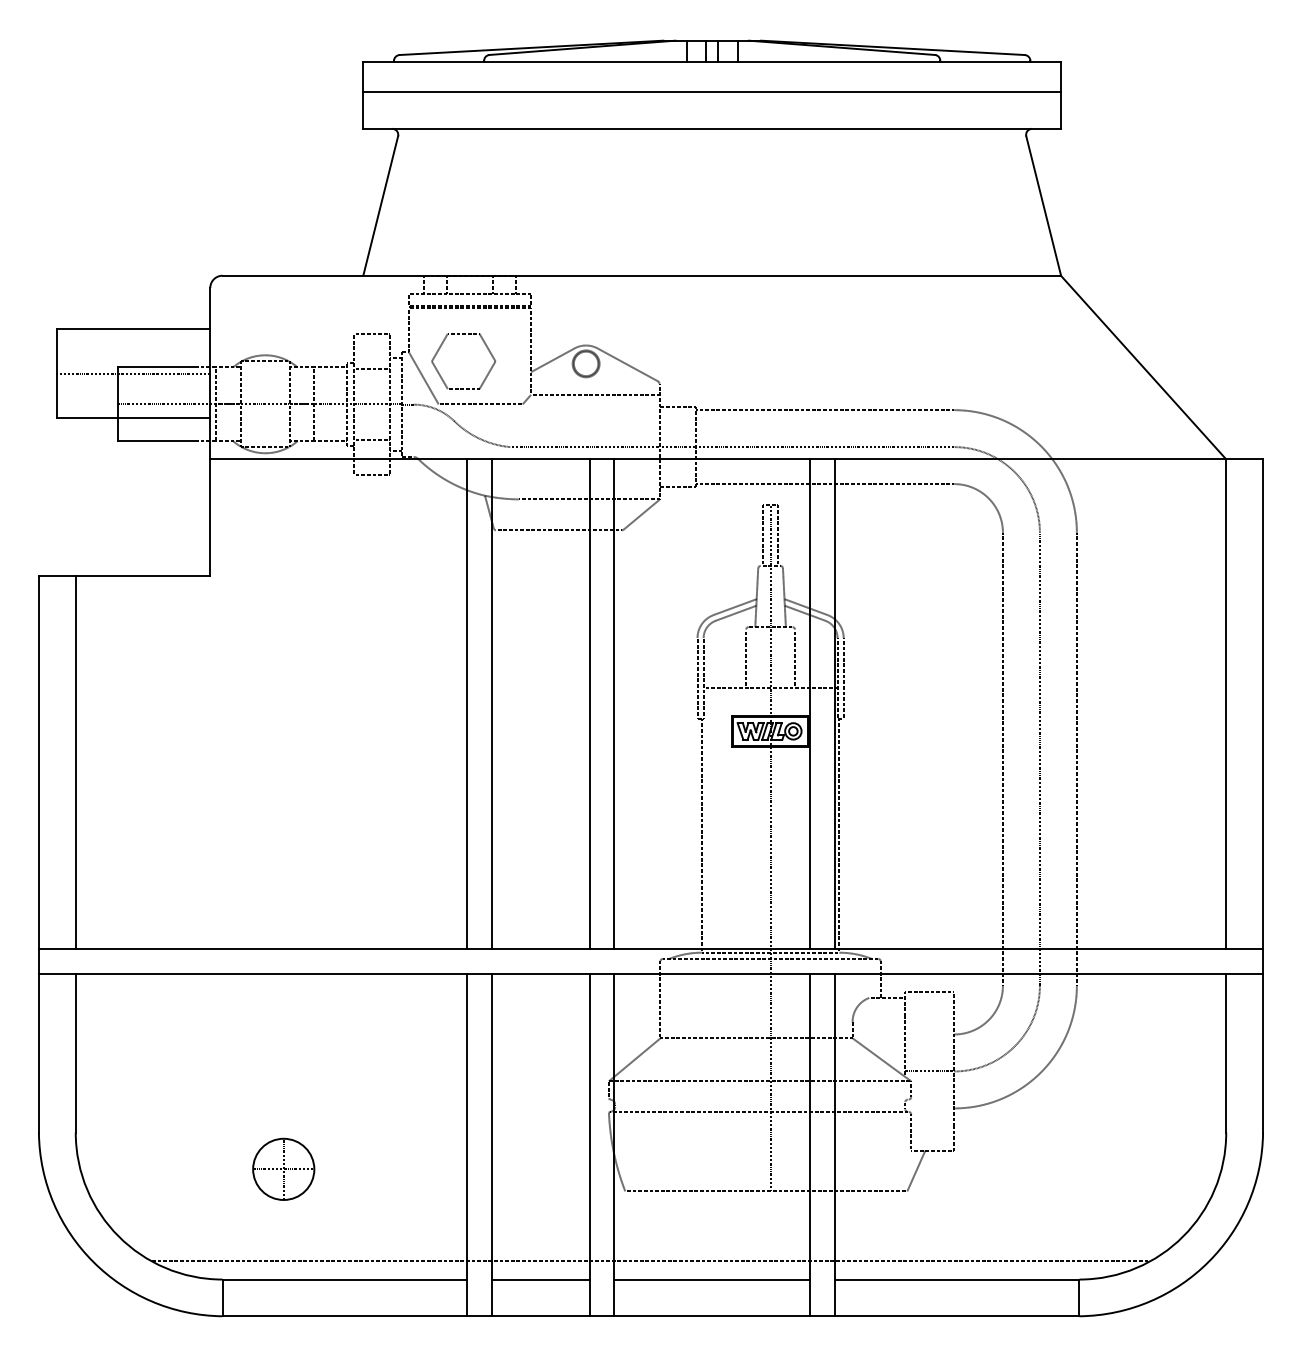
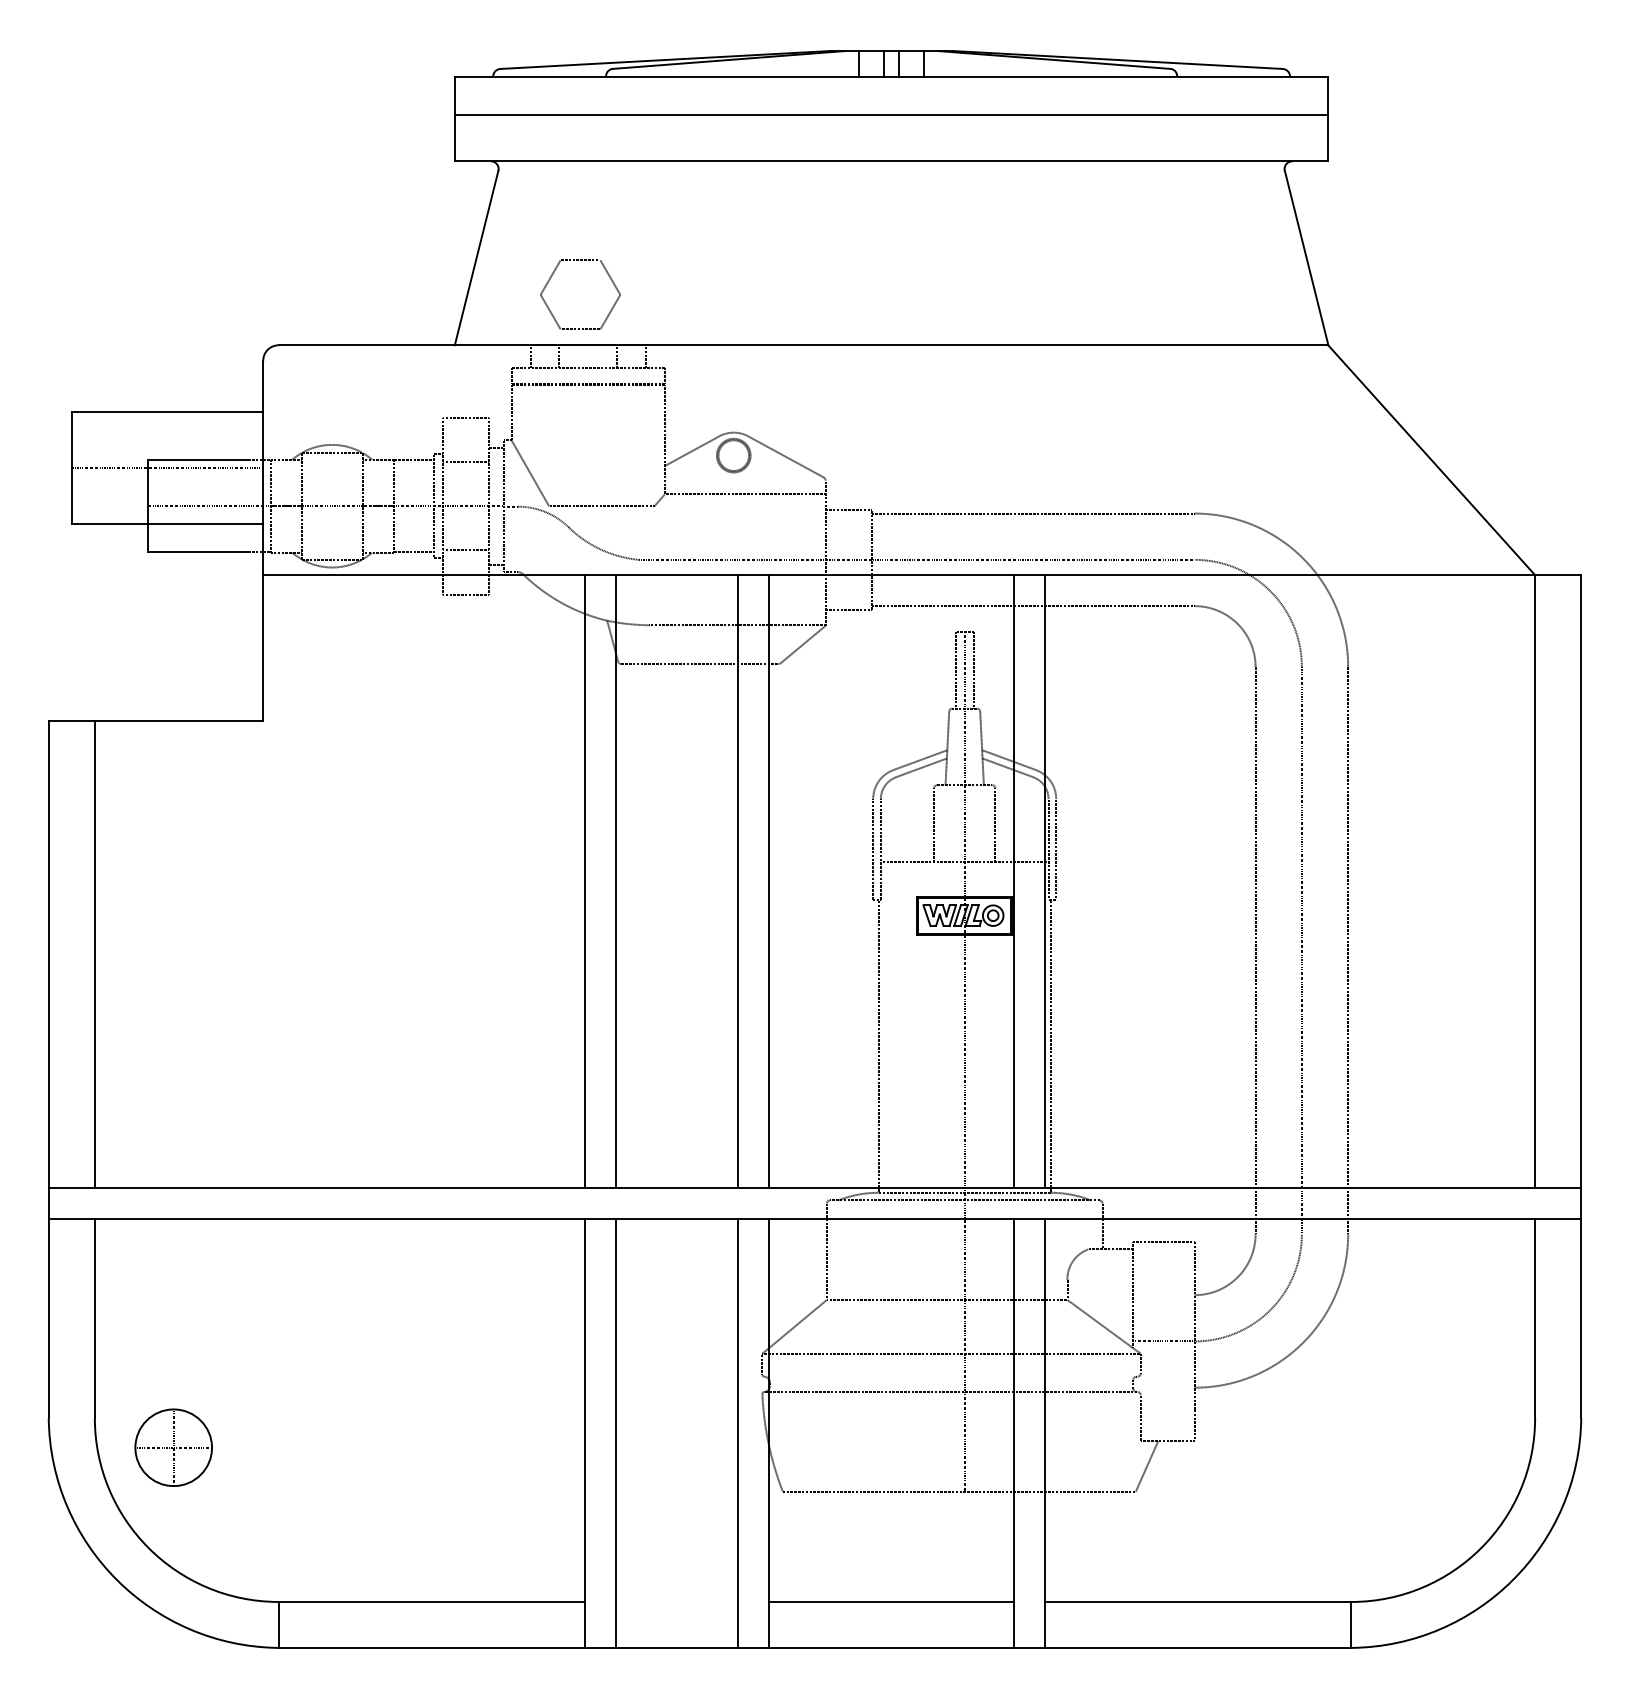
part: (442, 345) -> (553, 274), moved
part: (283, 1168) -> (173, 1446), moved
line: (650, 1261) -> (814, 1579), removed
line: (540, 1279) -> (676, 1601), removed

